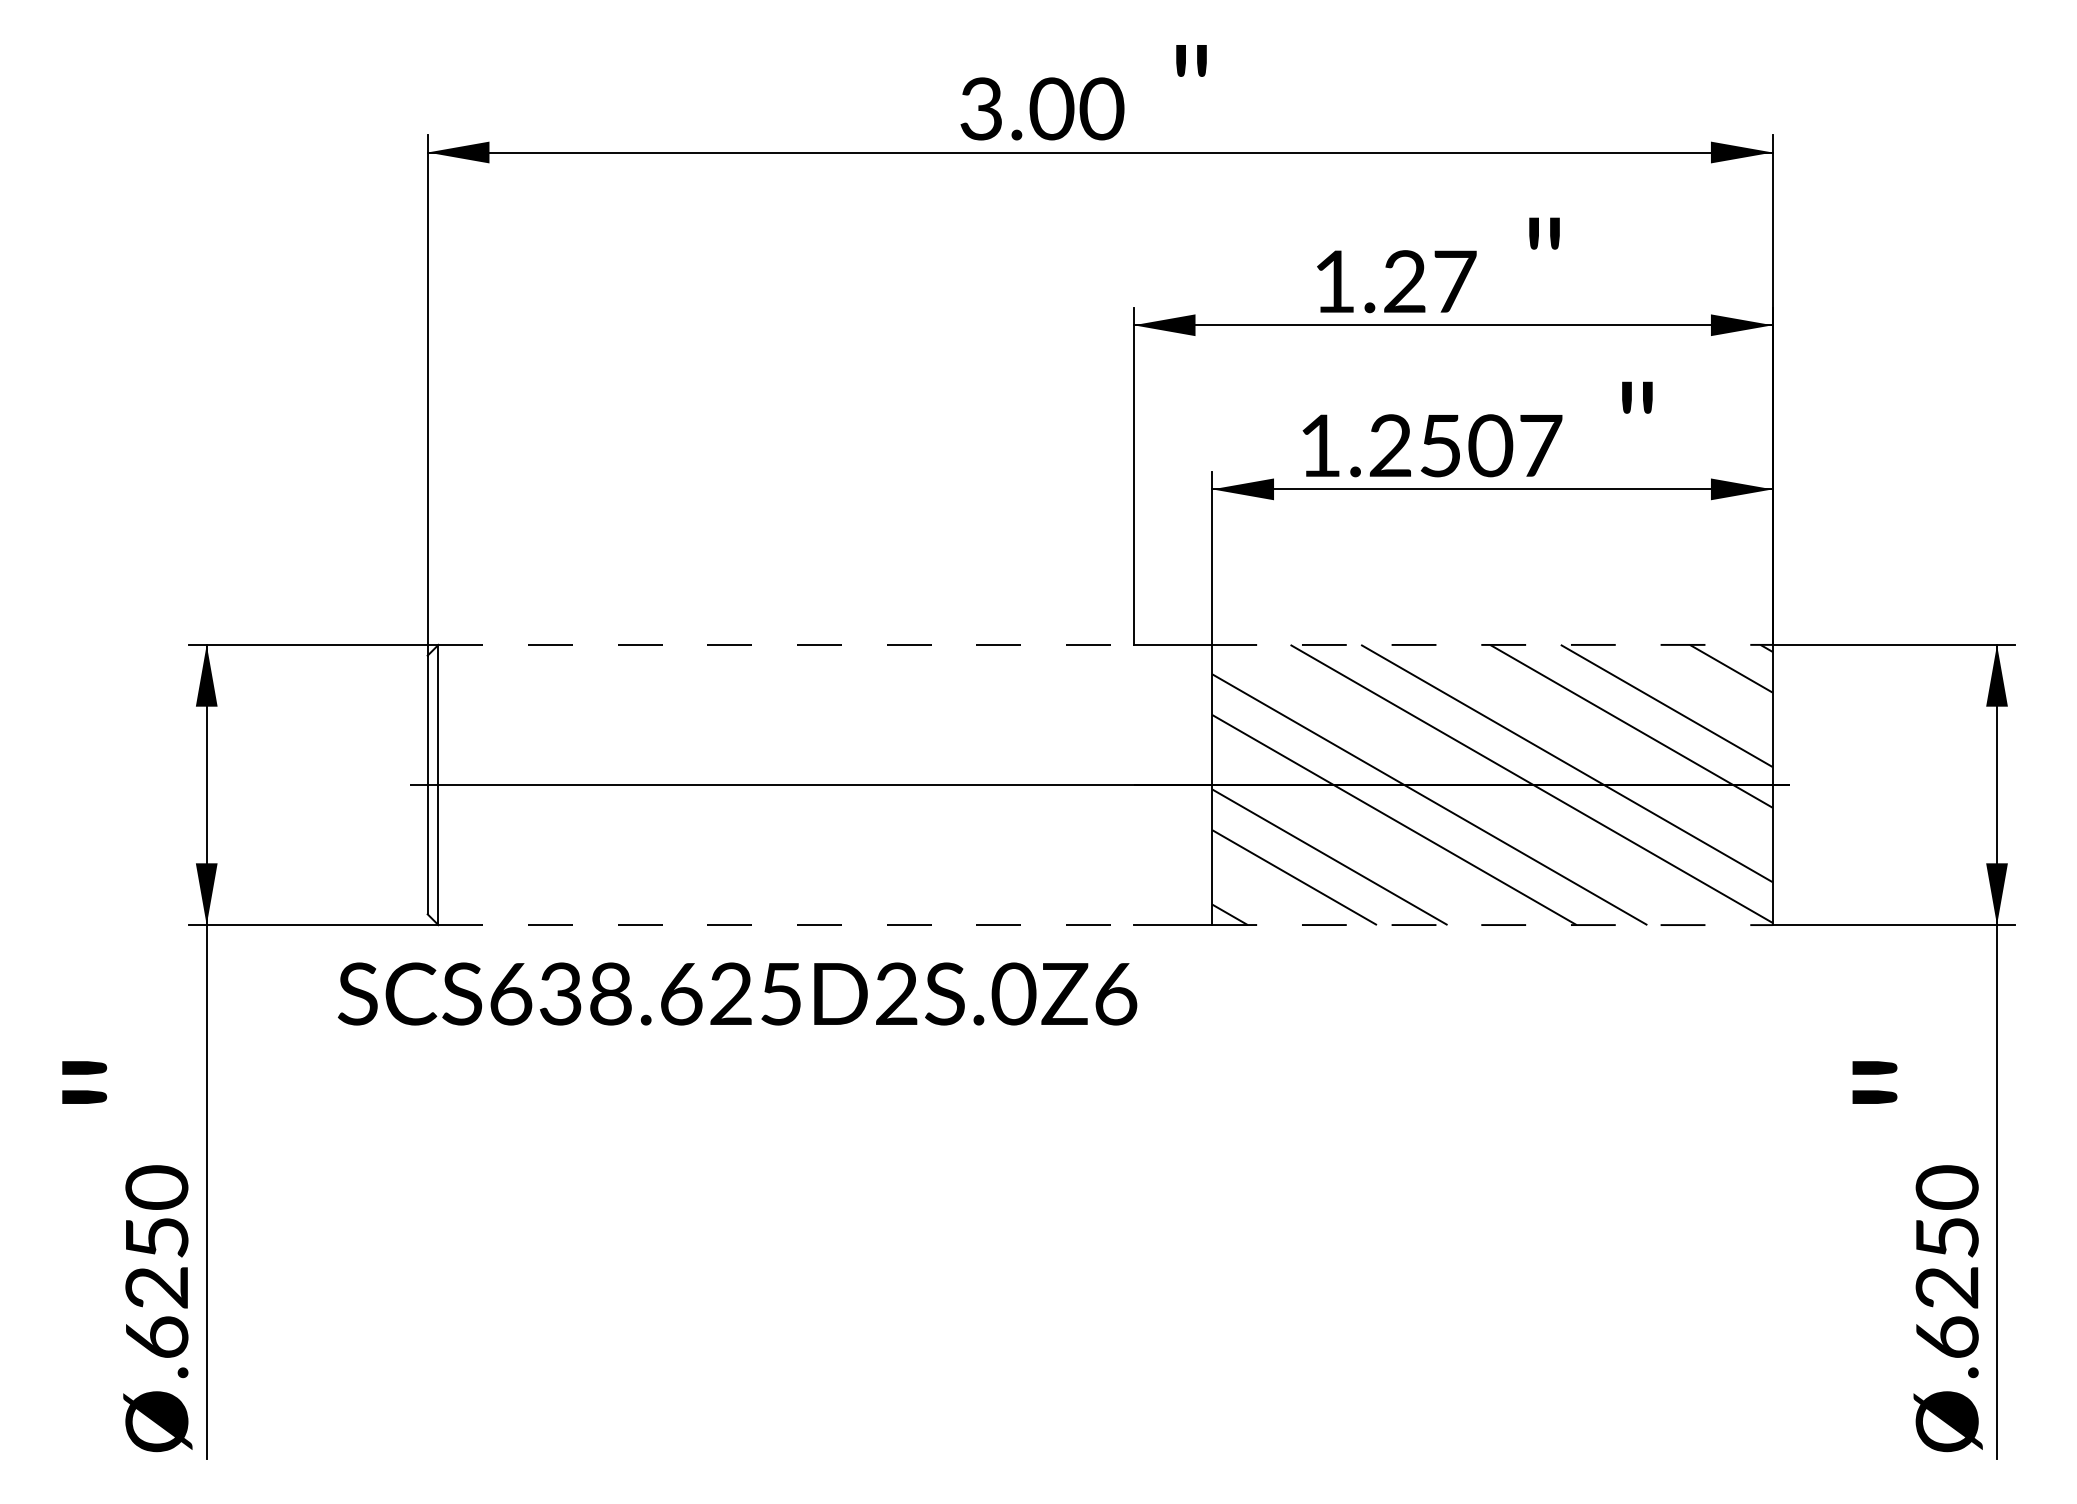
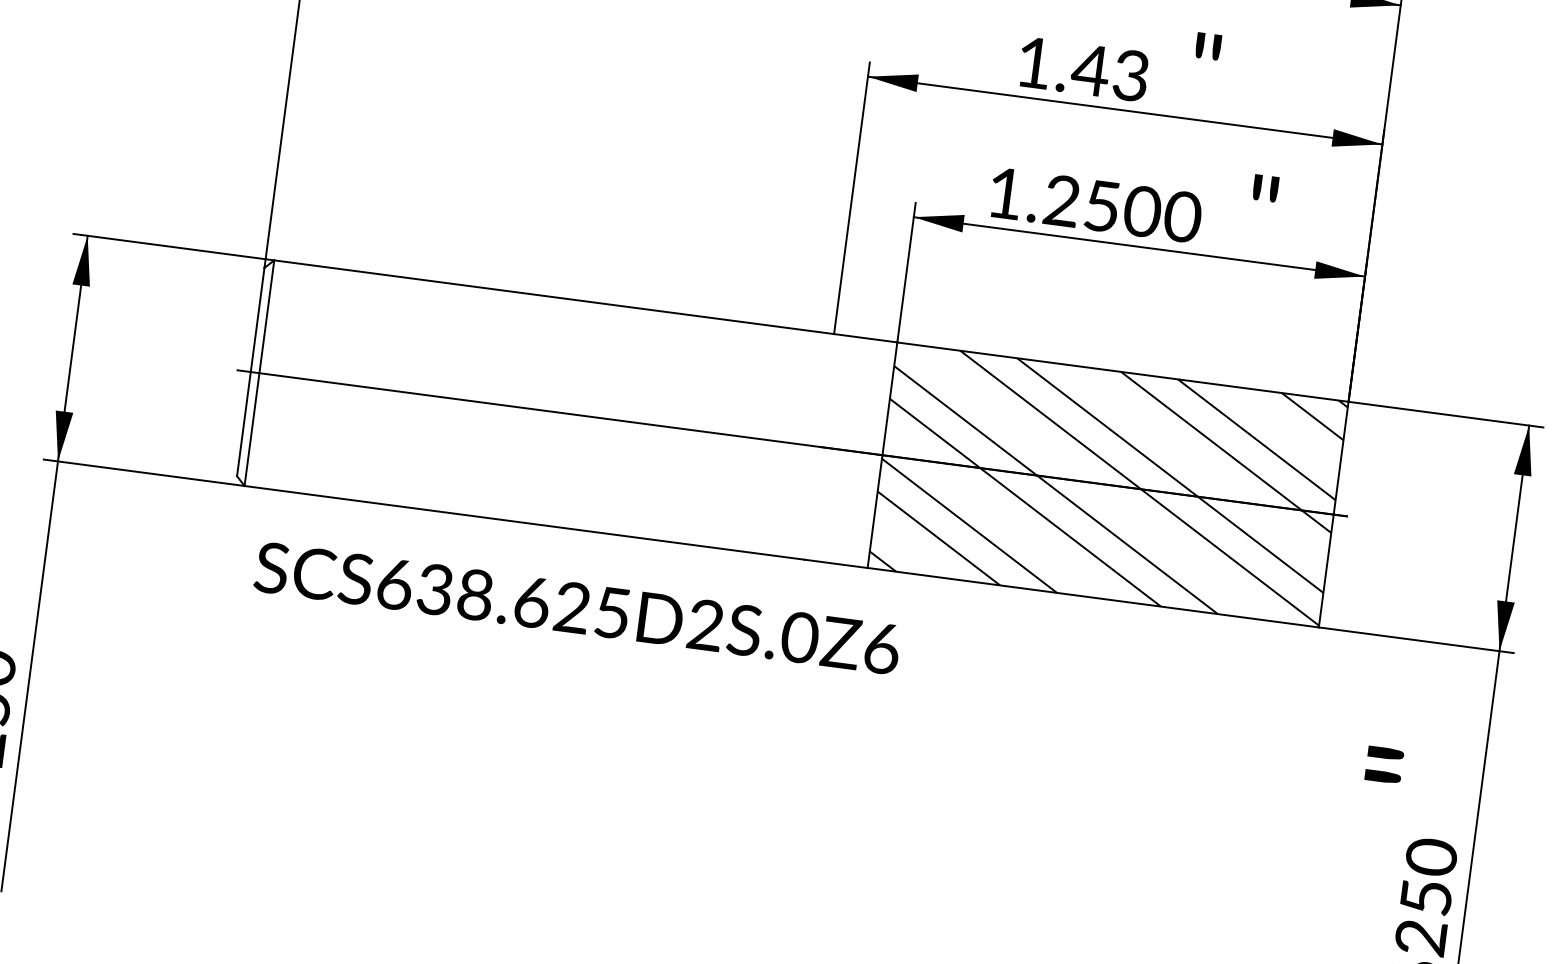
text: (1428, 281) -> (1109, 72), 1.27 -> 1.43
text: (1540, 445) -> (1182, 216), 1.2507 -> 1.2500
line: (786, 644) -> (554, 296), dashed -> solid
line: (1492, 644) -> (1122, 371), dashed -> solid
line: (786, 925) -> (524, 523), dashed -> solid
line: (1492, 925) -> (1093, 598), dashed -> solid
text: (737, 993) -> (577, 607), moved

